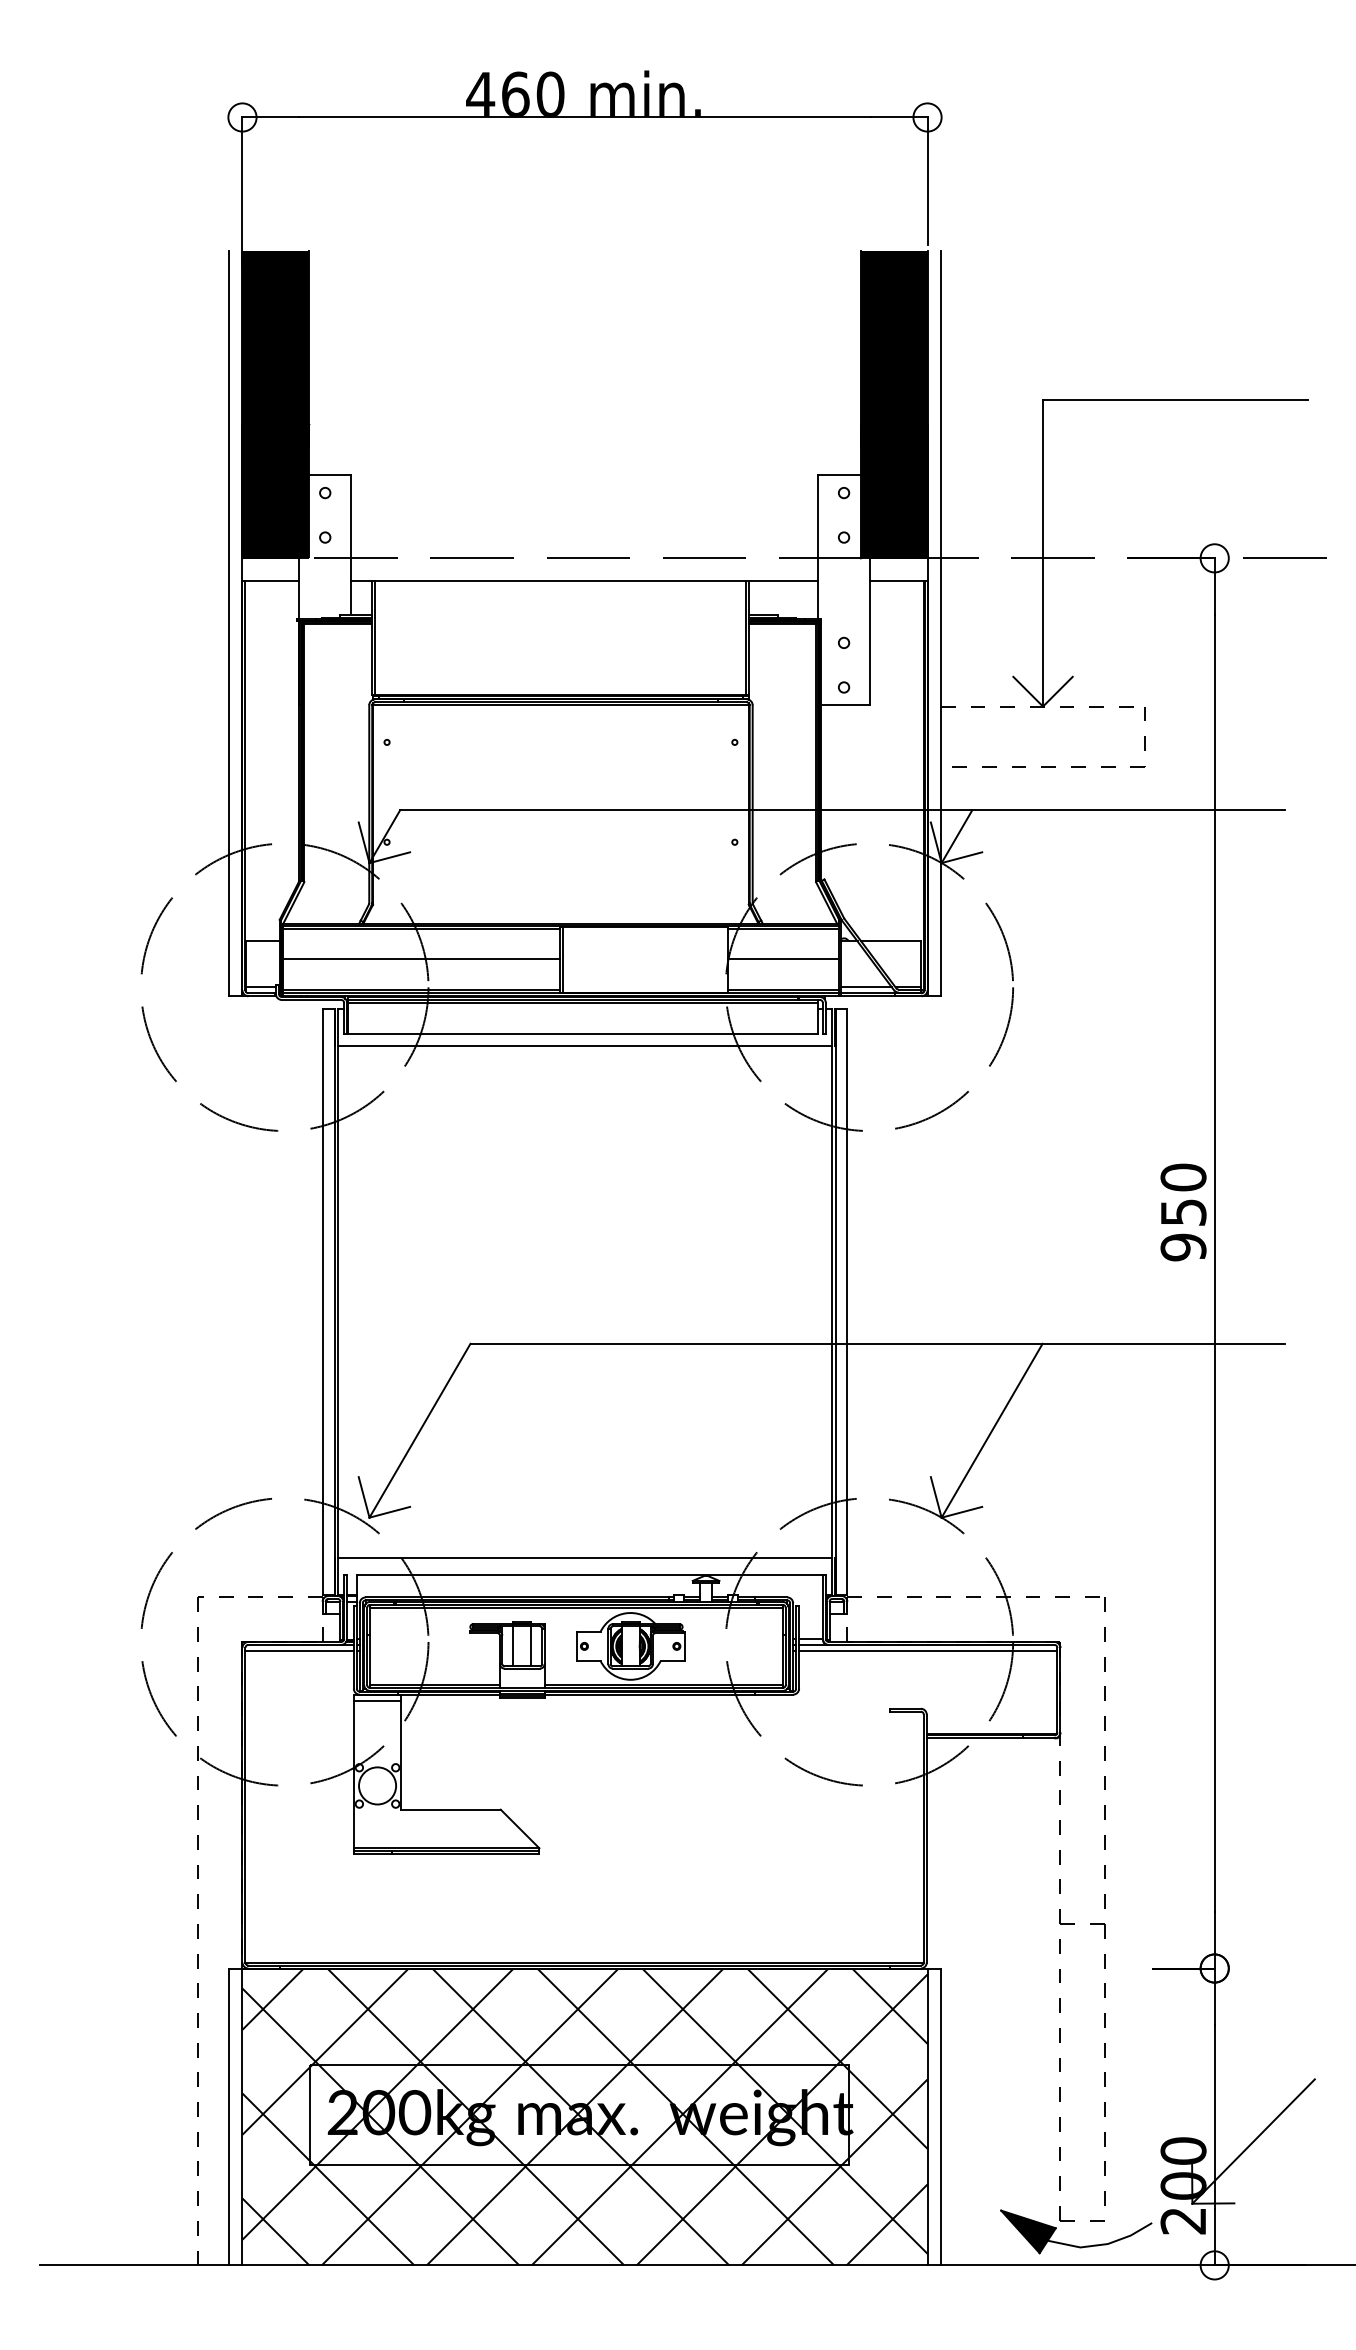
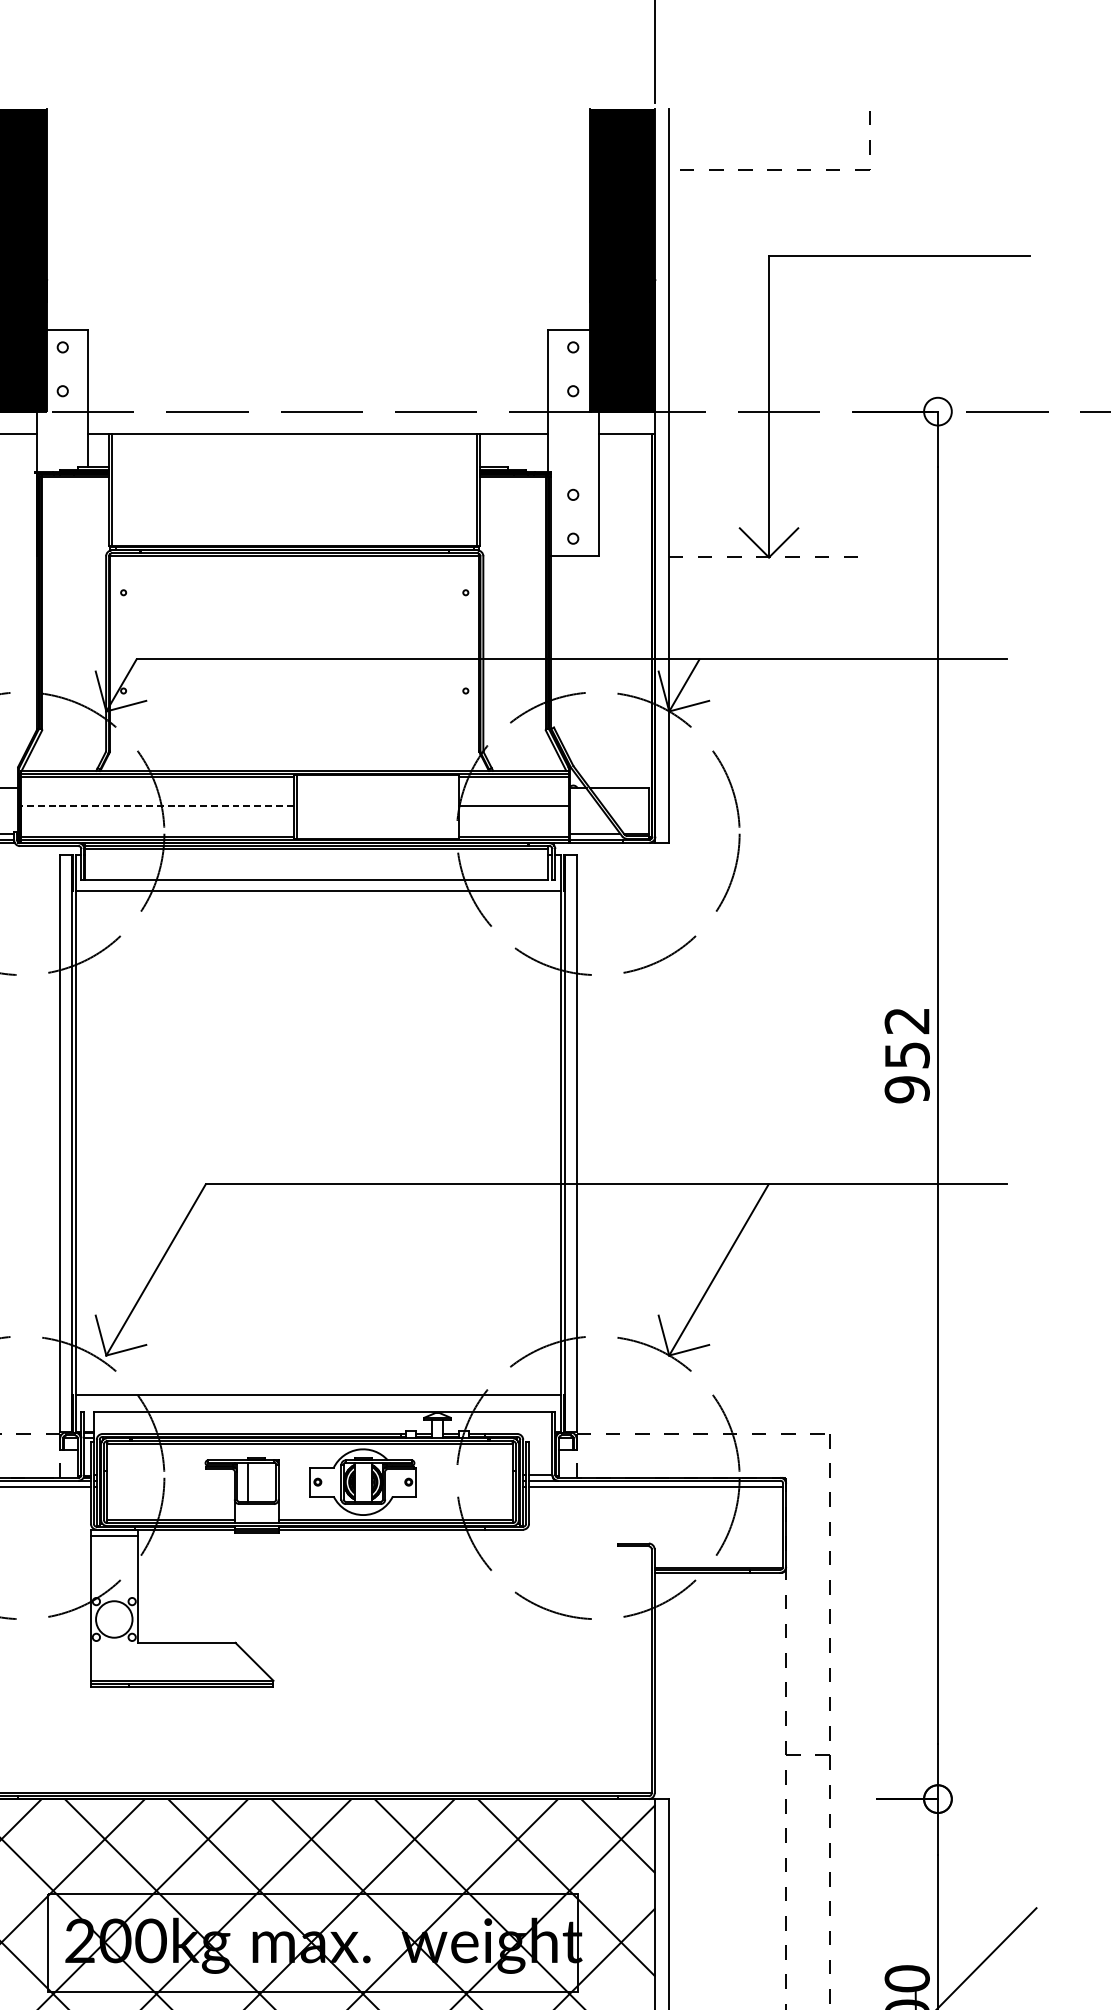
part: (1048, 766) -> (774, 169), moved
line: (421, 959) -> (157, 806), solid -> dashed
text: (1183, 1177) -> (907, 1020), 950 -> 952
line: (531, 1646) -> (265, 1482), removed

